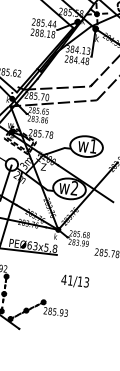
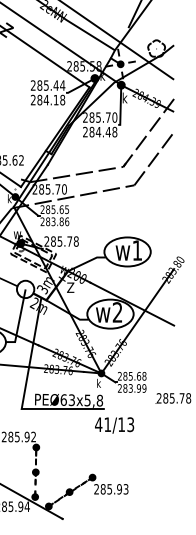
text: (42, 32) -> (46, 99), 288.18 -> 284.18
text: (78, 49) -> (100, 117), 384.13 -> 285.70
text: (75, 281) -> (114, 425), moved

